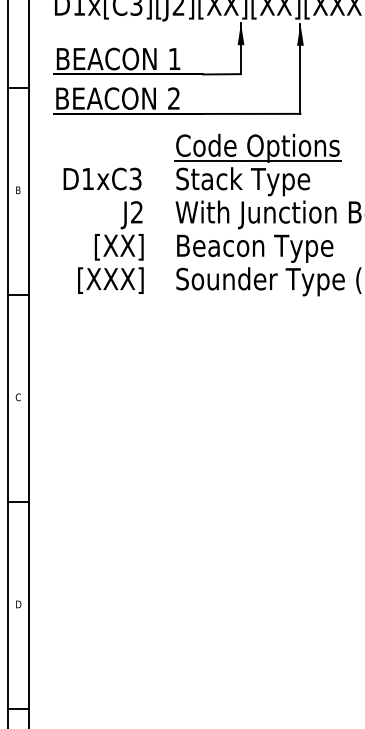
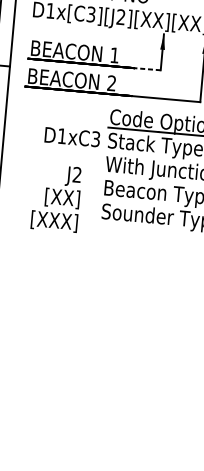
line: (222, 74) -> (147, 69), solid -> dashed
text: (102, 178) -> (72, 136), moved
text: (110, 247) -> (56, 198), moved

